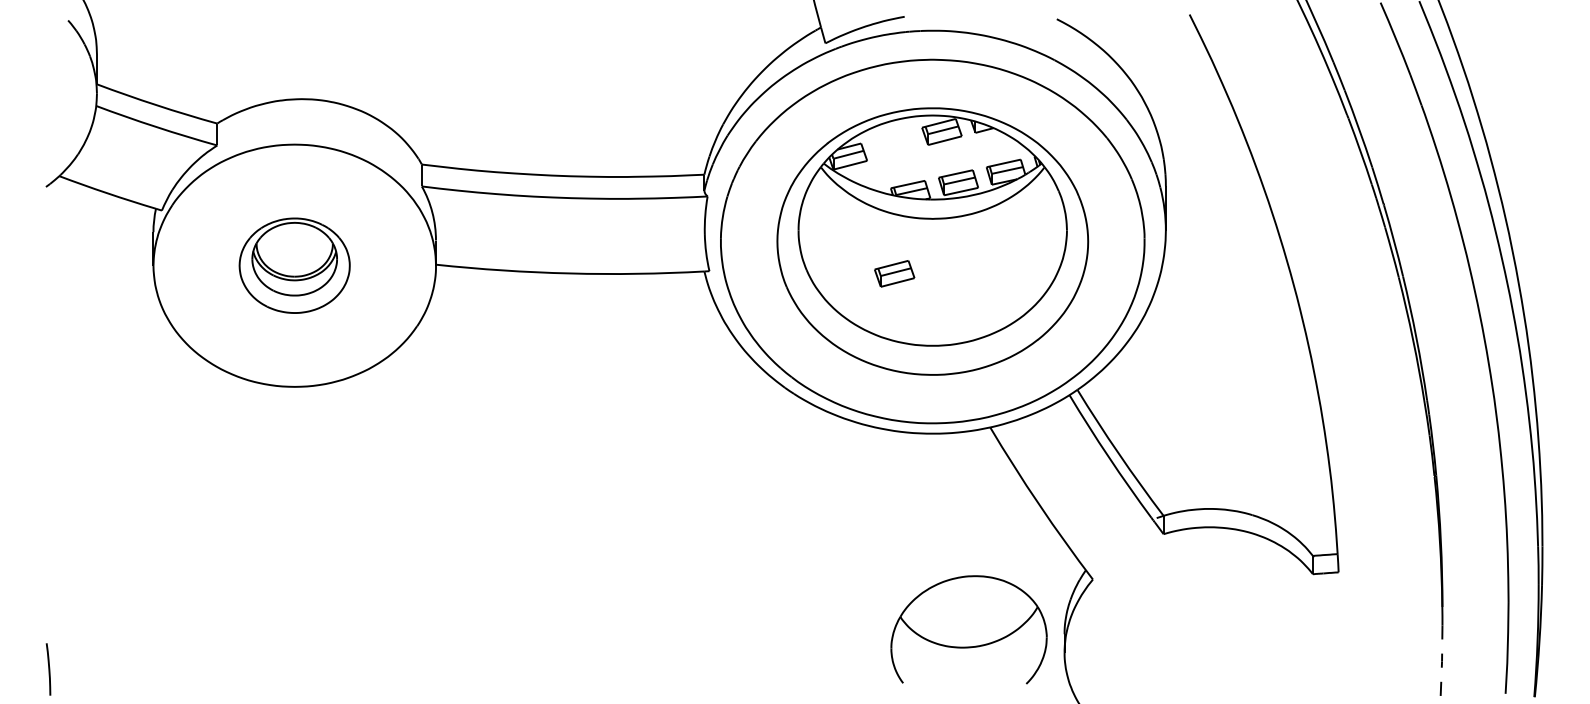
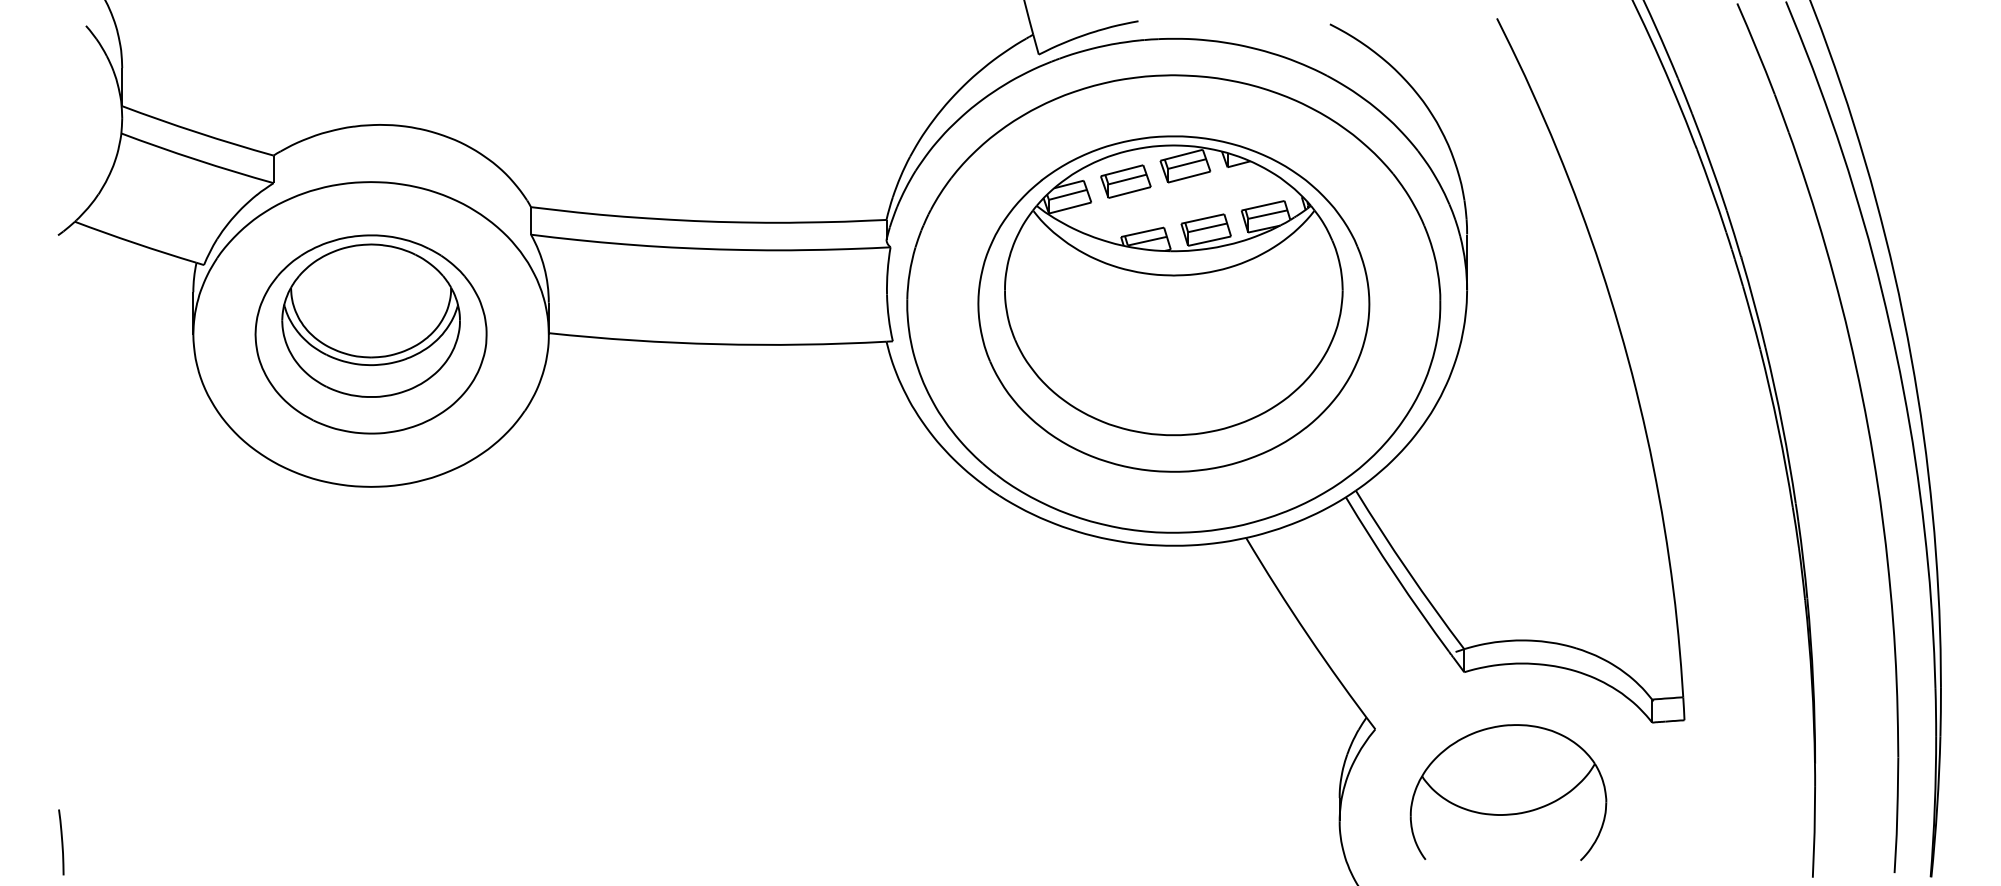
part: (294, 265) -> (370, 334), size x1.67
part: (894, 273) -> (1125, 181), moved
part: (969, 629) -> (1508, 792), moved
line: (1441, 661) -> (1814, 832), dashed -> solid

